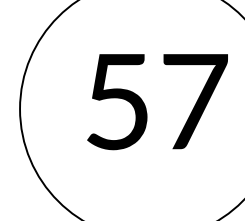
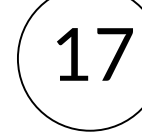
text: (116, 101) -> (71, 54), 57 -> 17

